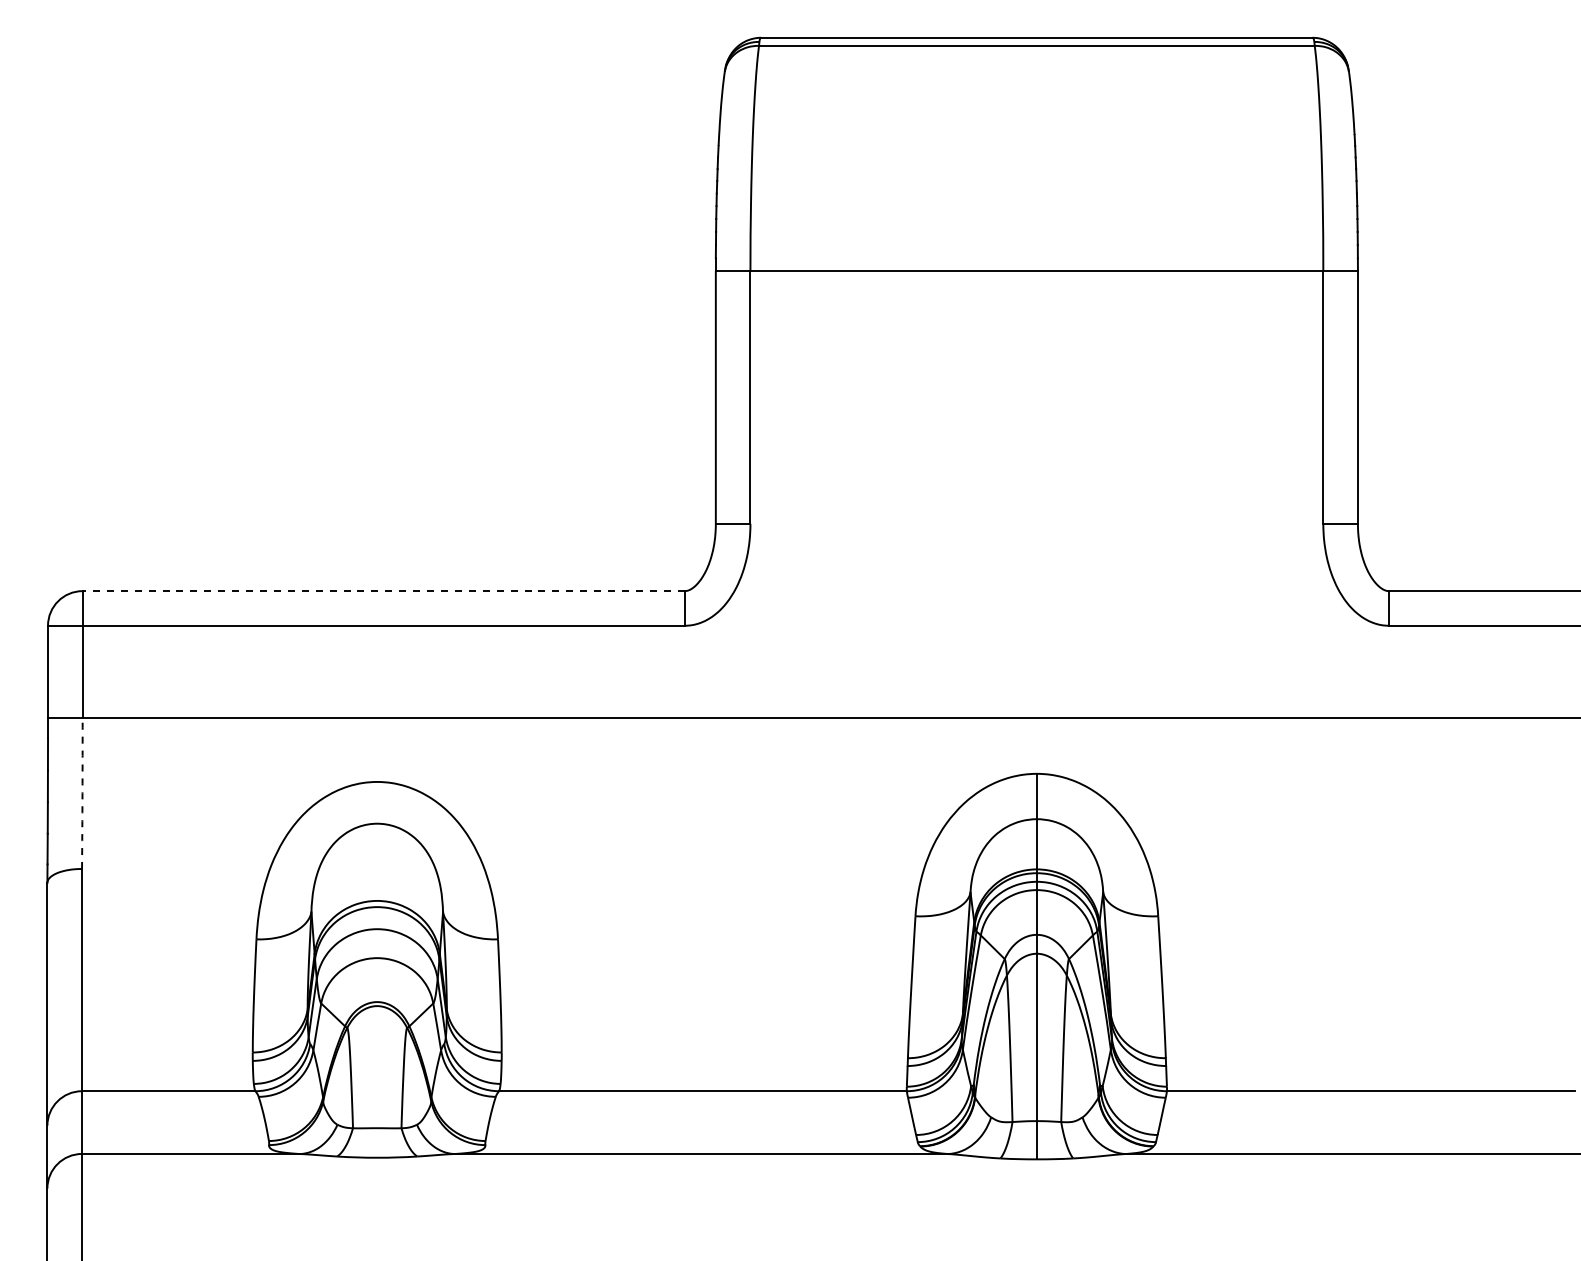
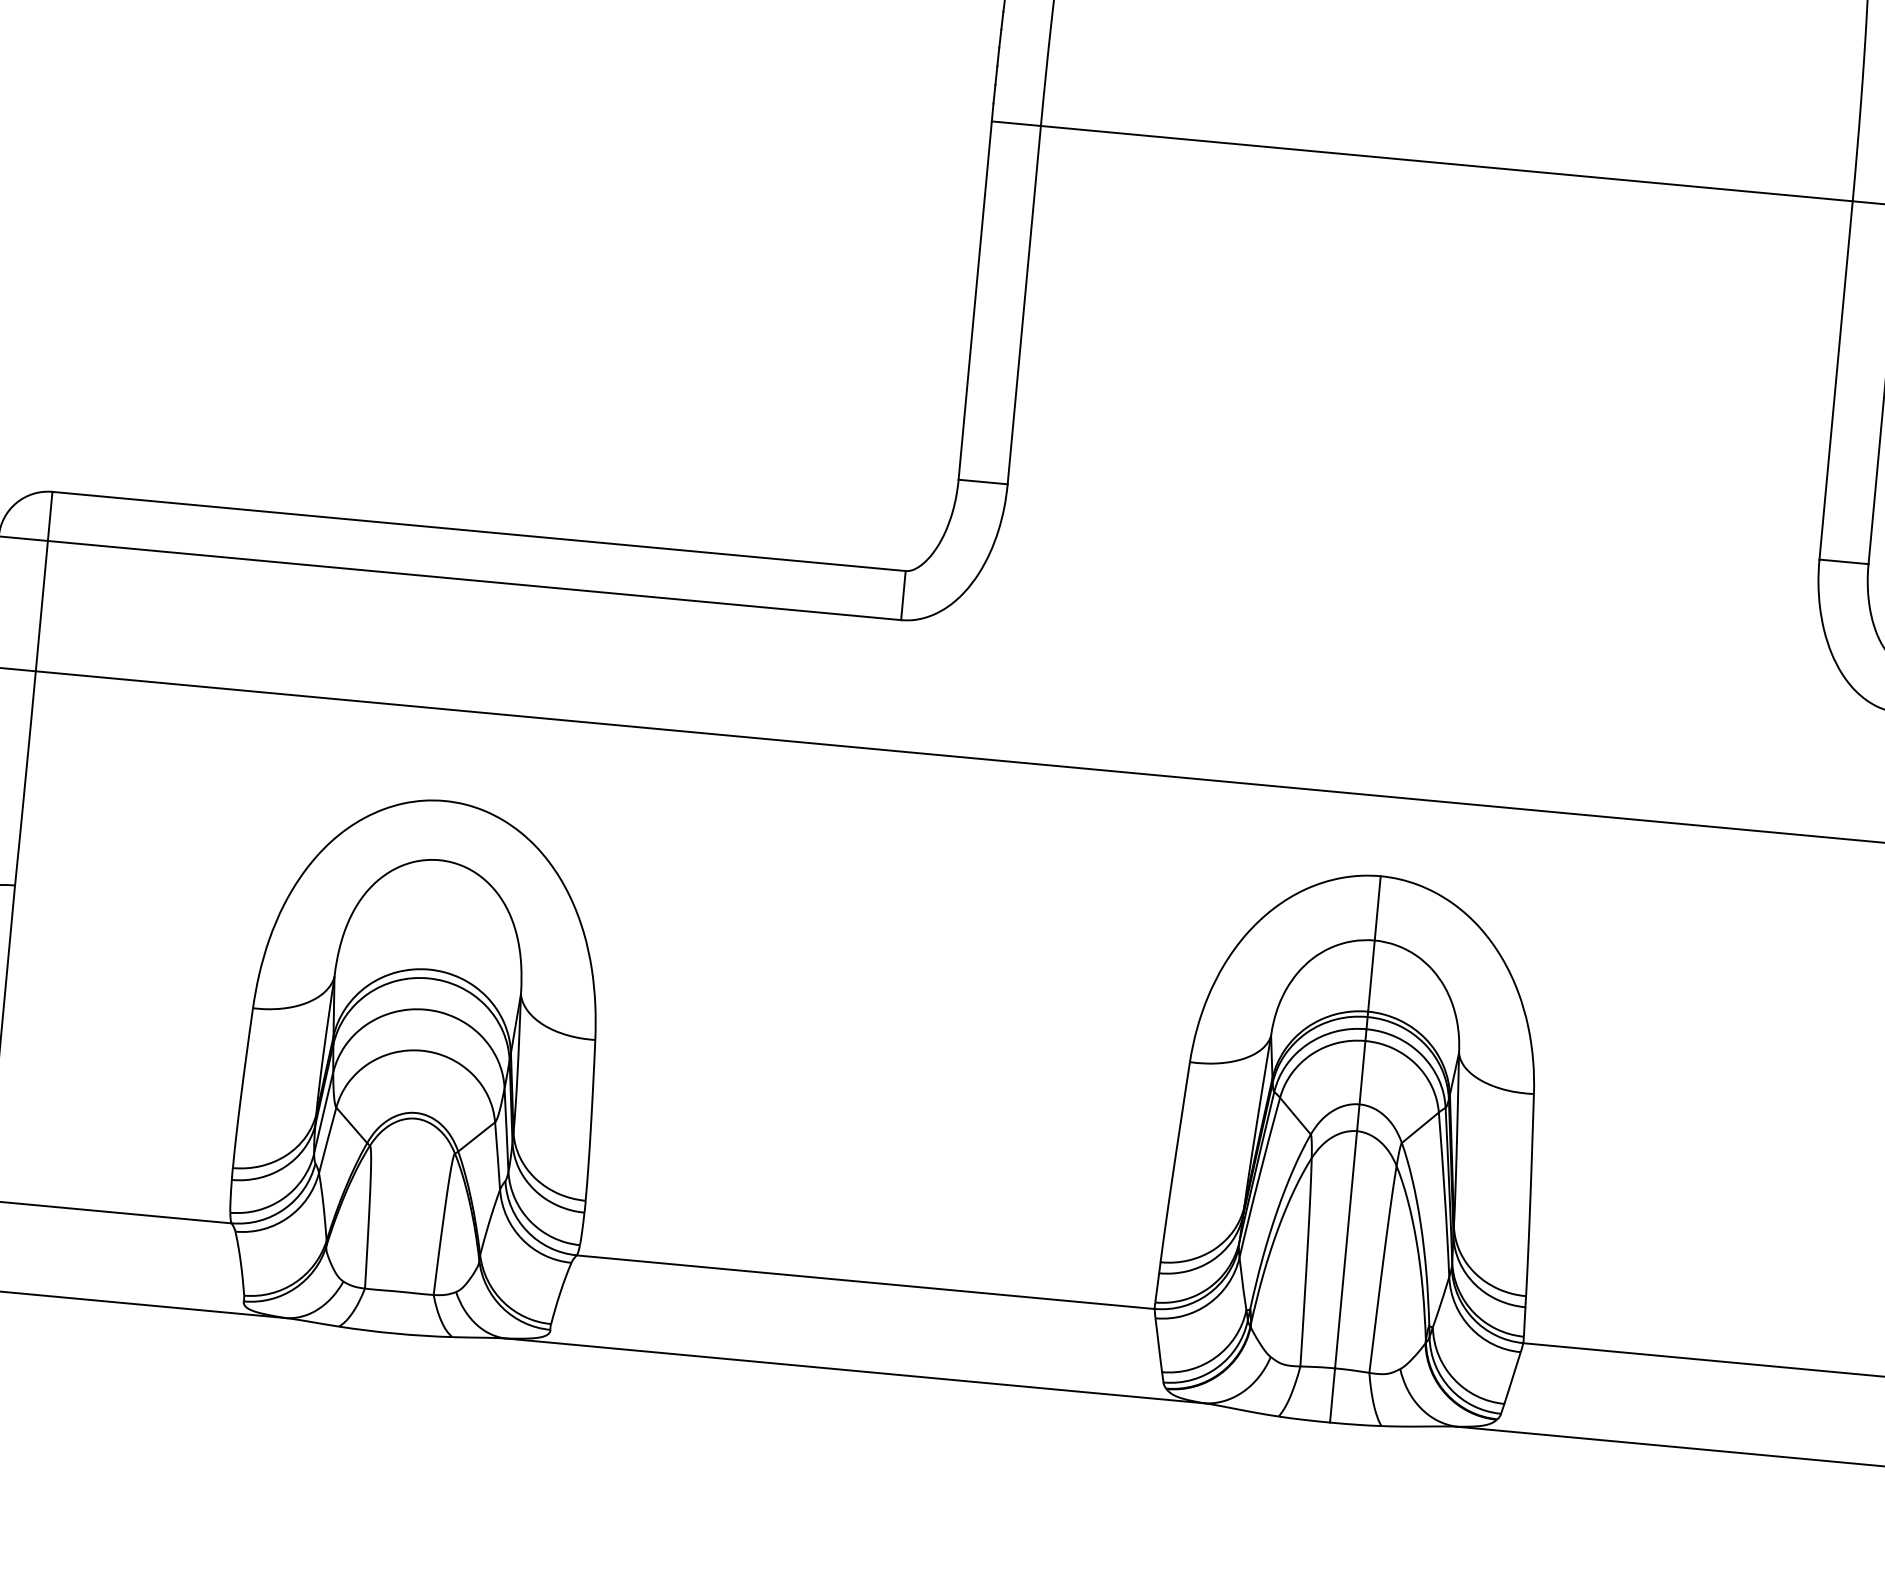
line: (383, 591) -> (478, 531), dashed -> solid
arc: (82, 793) -> (25, 778), dashed -> solid

